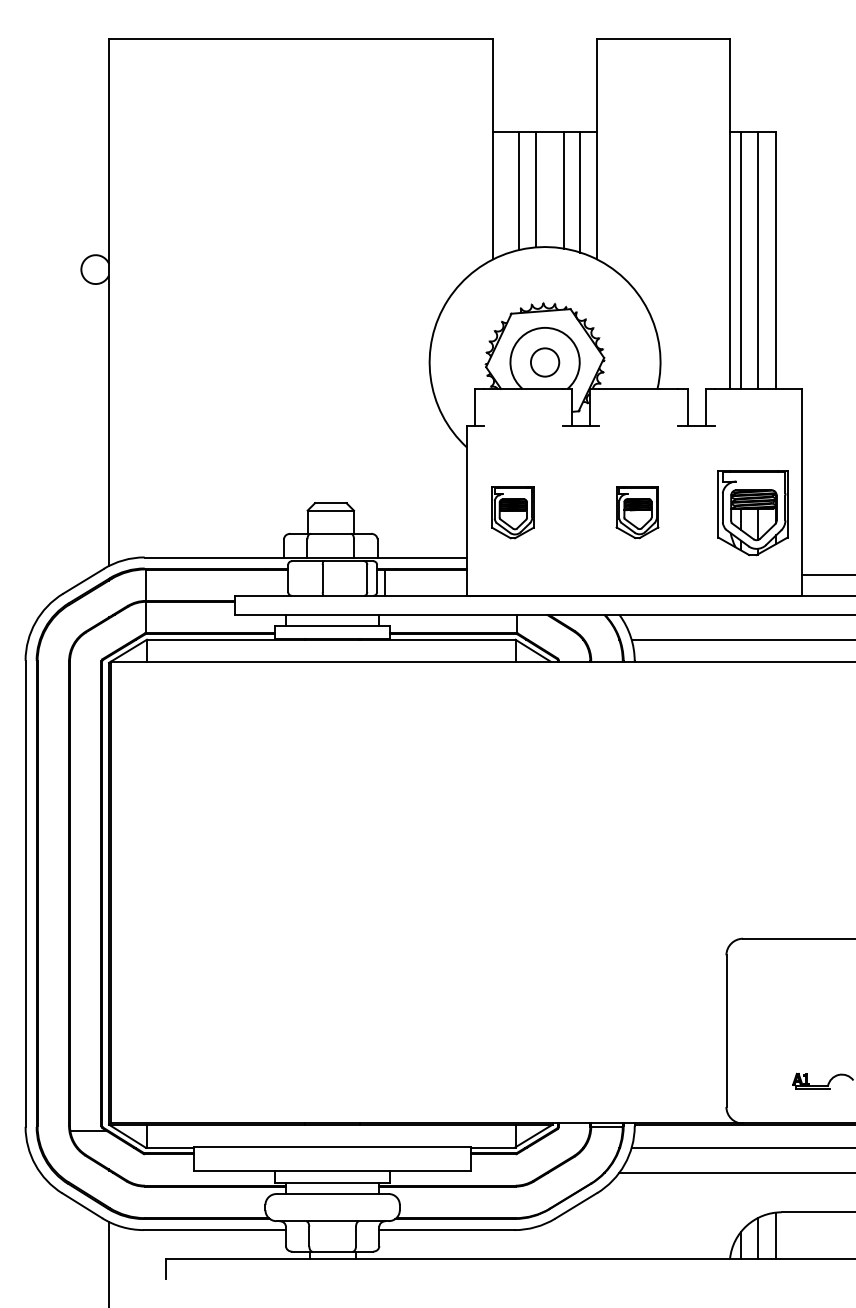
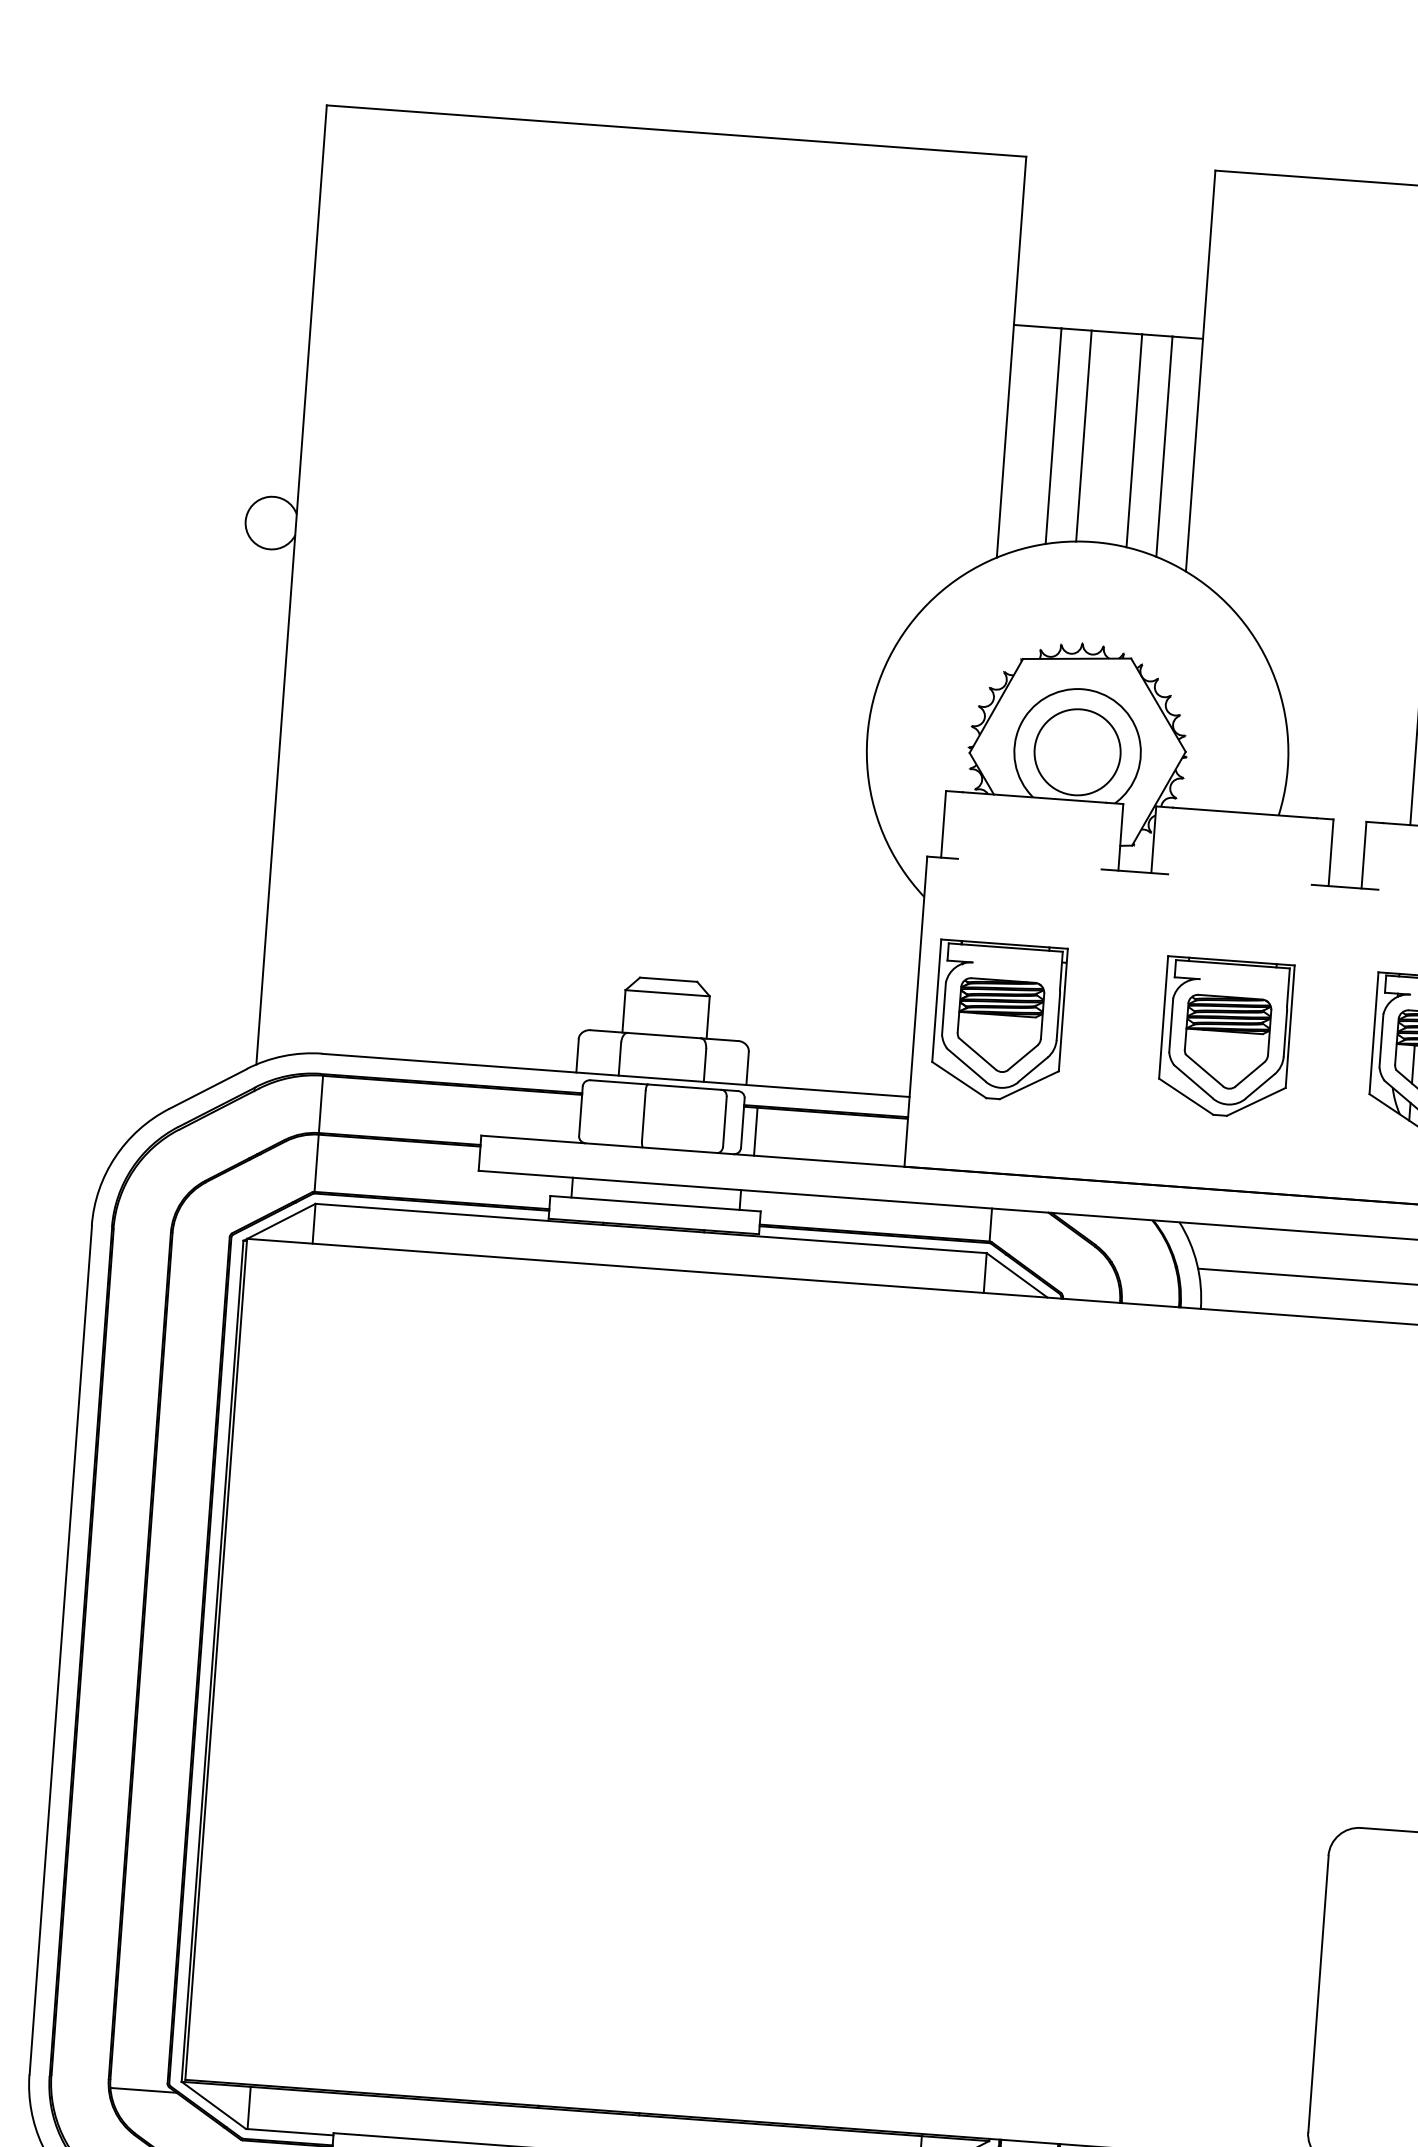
circle: (544, 362) -> (1076, 752), size x1.67
part: (512, 512) -> (998, 1021), size x1.67
part: (637, 512) -> (1225, 1037), size x1.67

